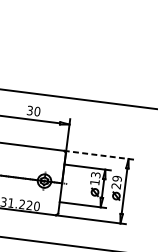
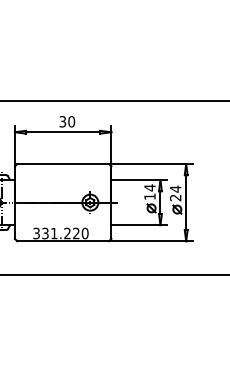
line: (98, 155) -> (150, 164), dashed -> solid
text: (95, 174) -> (149, 187), 13 -> 14
text: (117, 178) -> (175, 188), 29 -> 24

